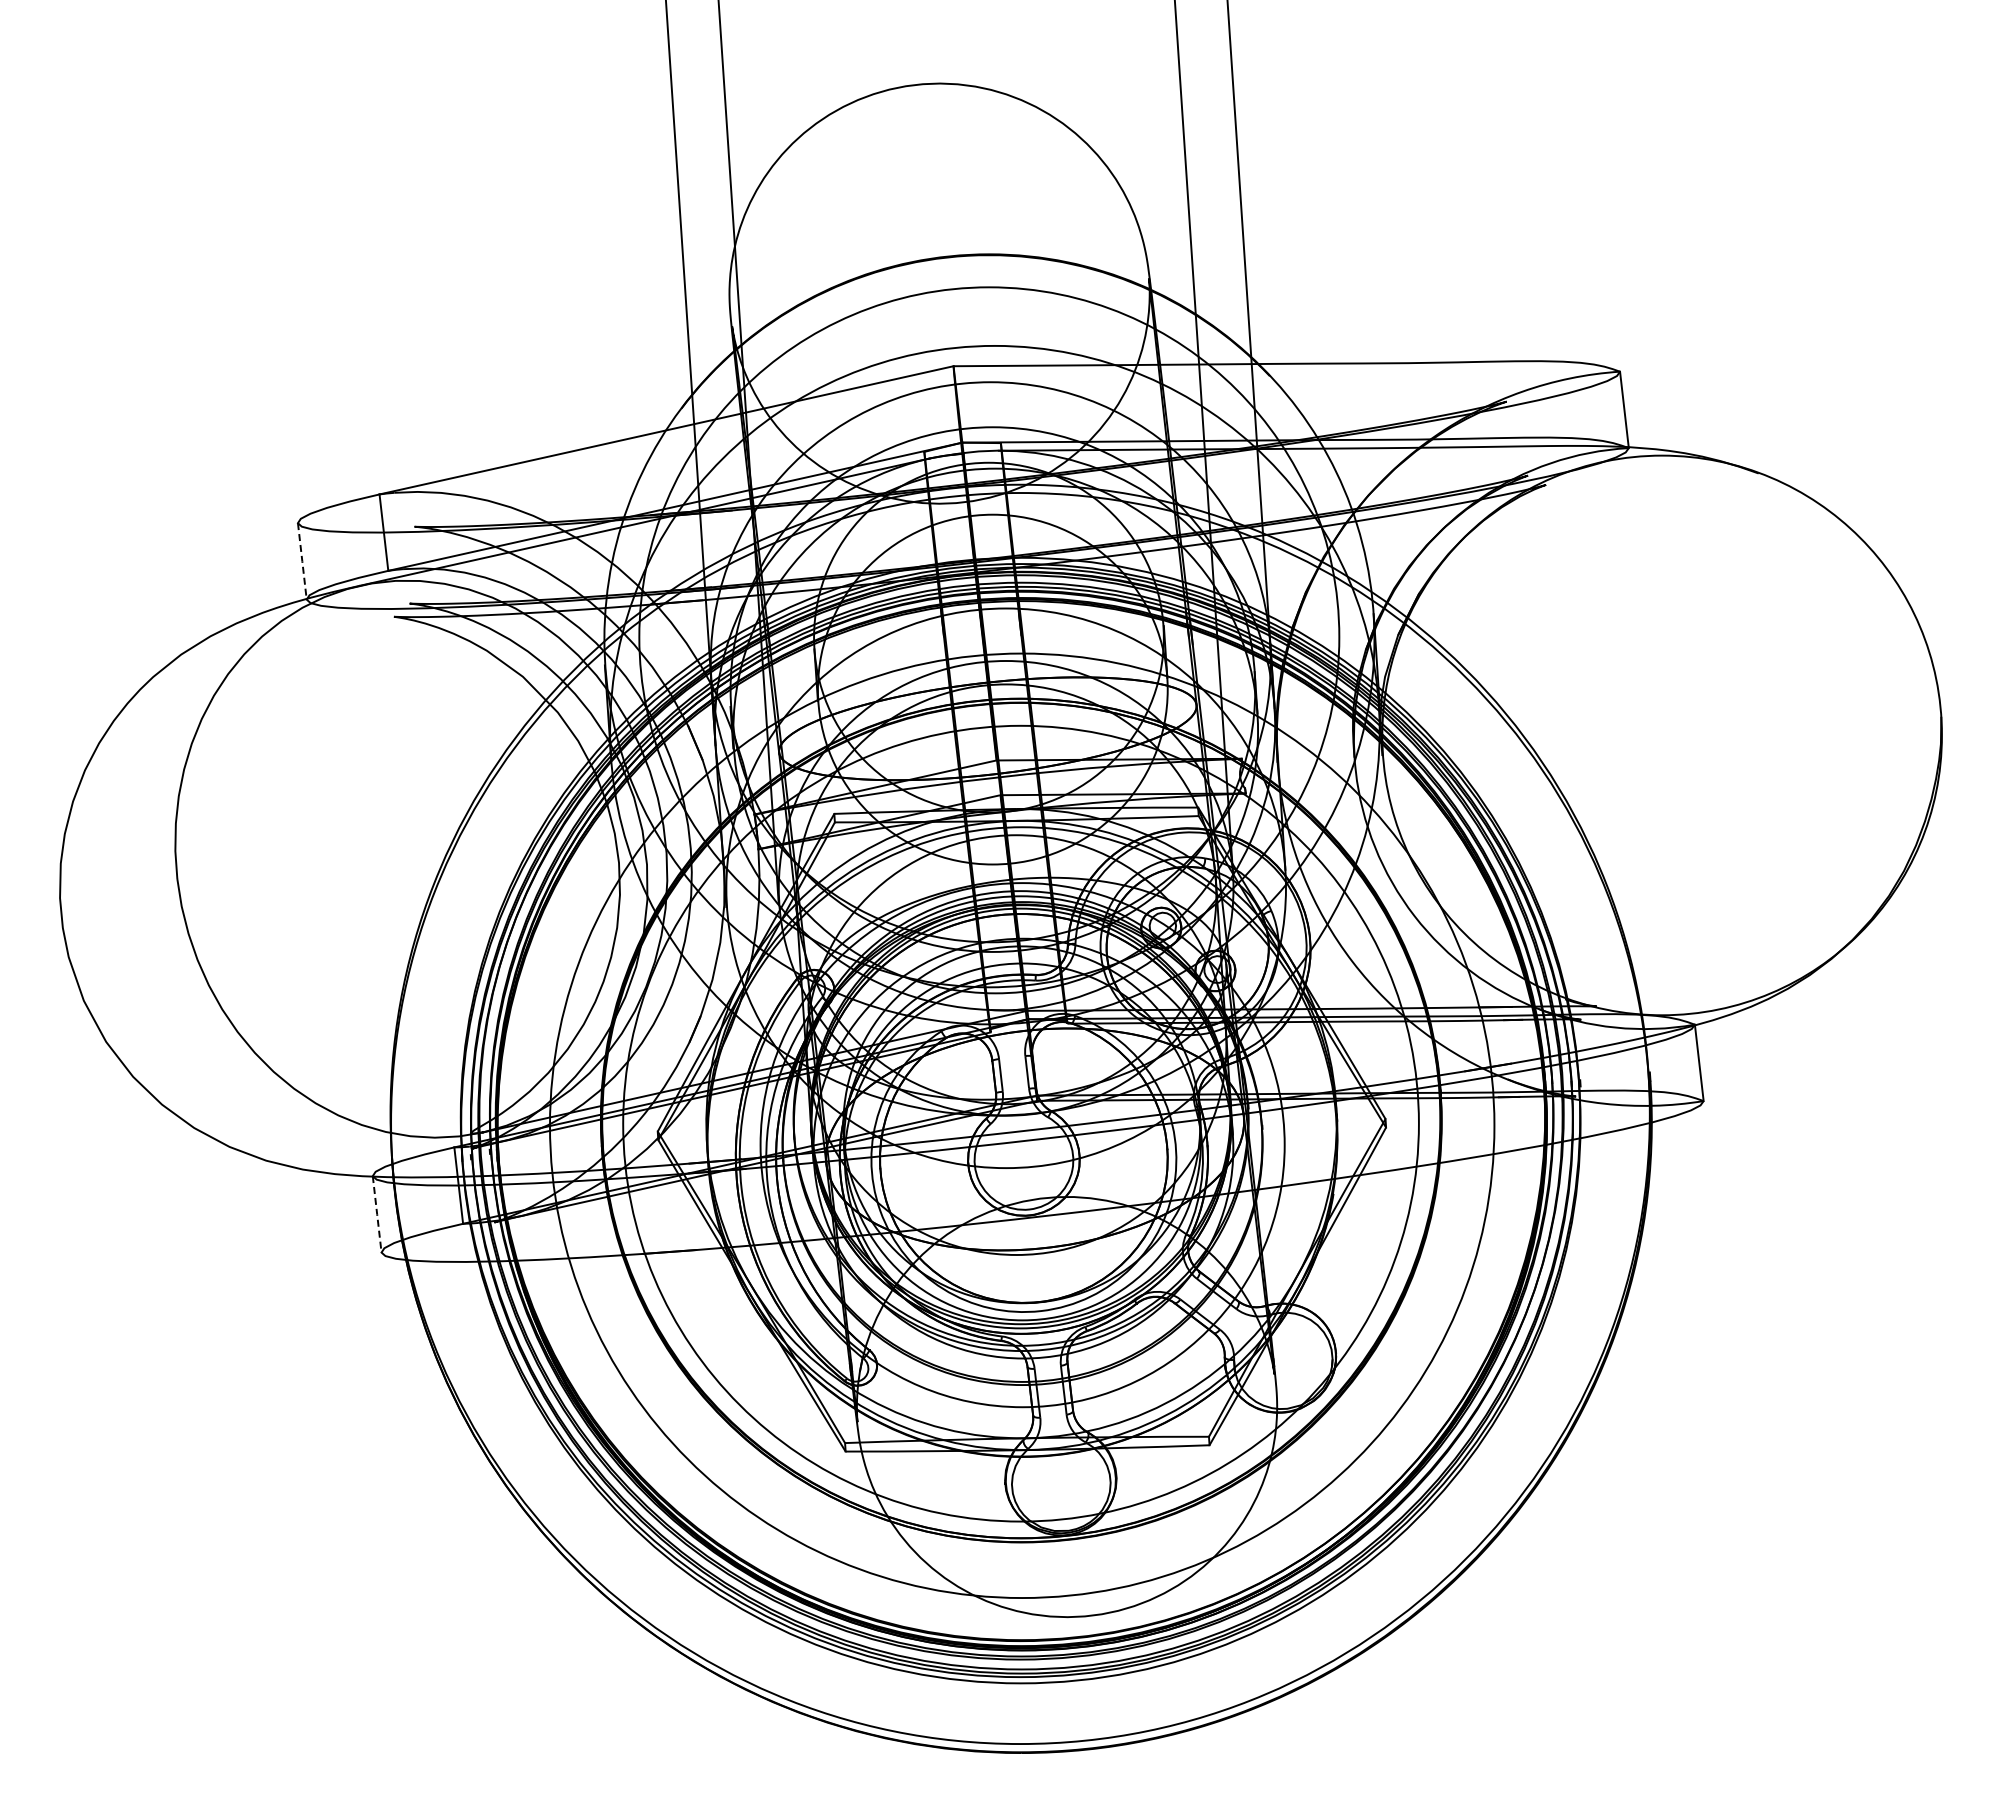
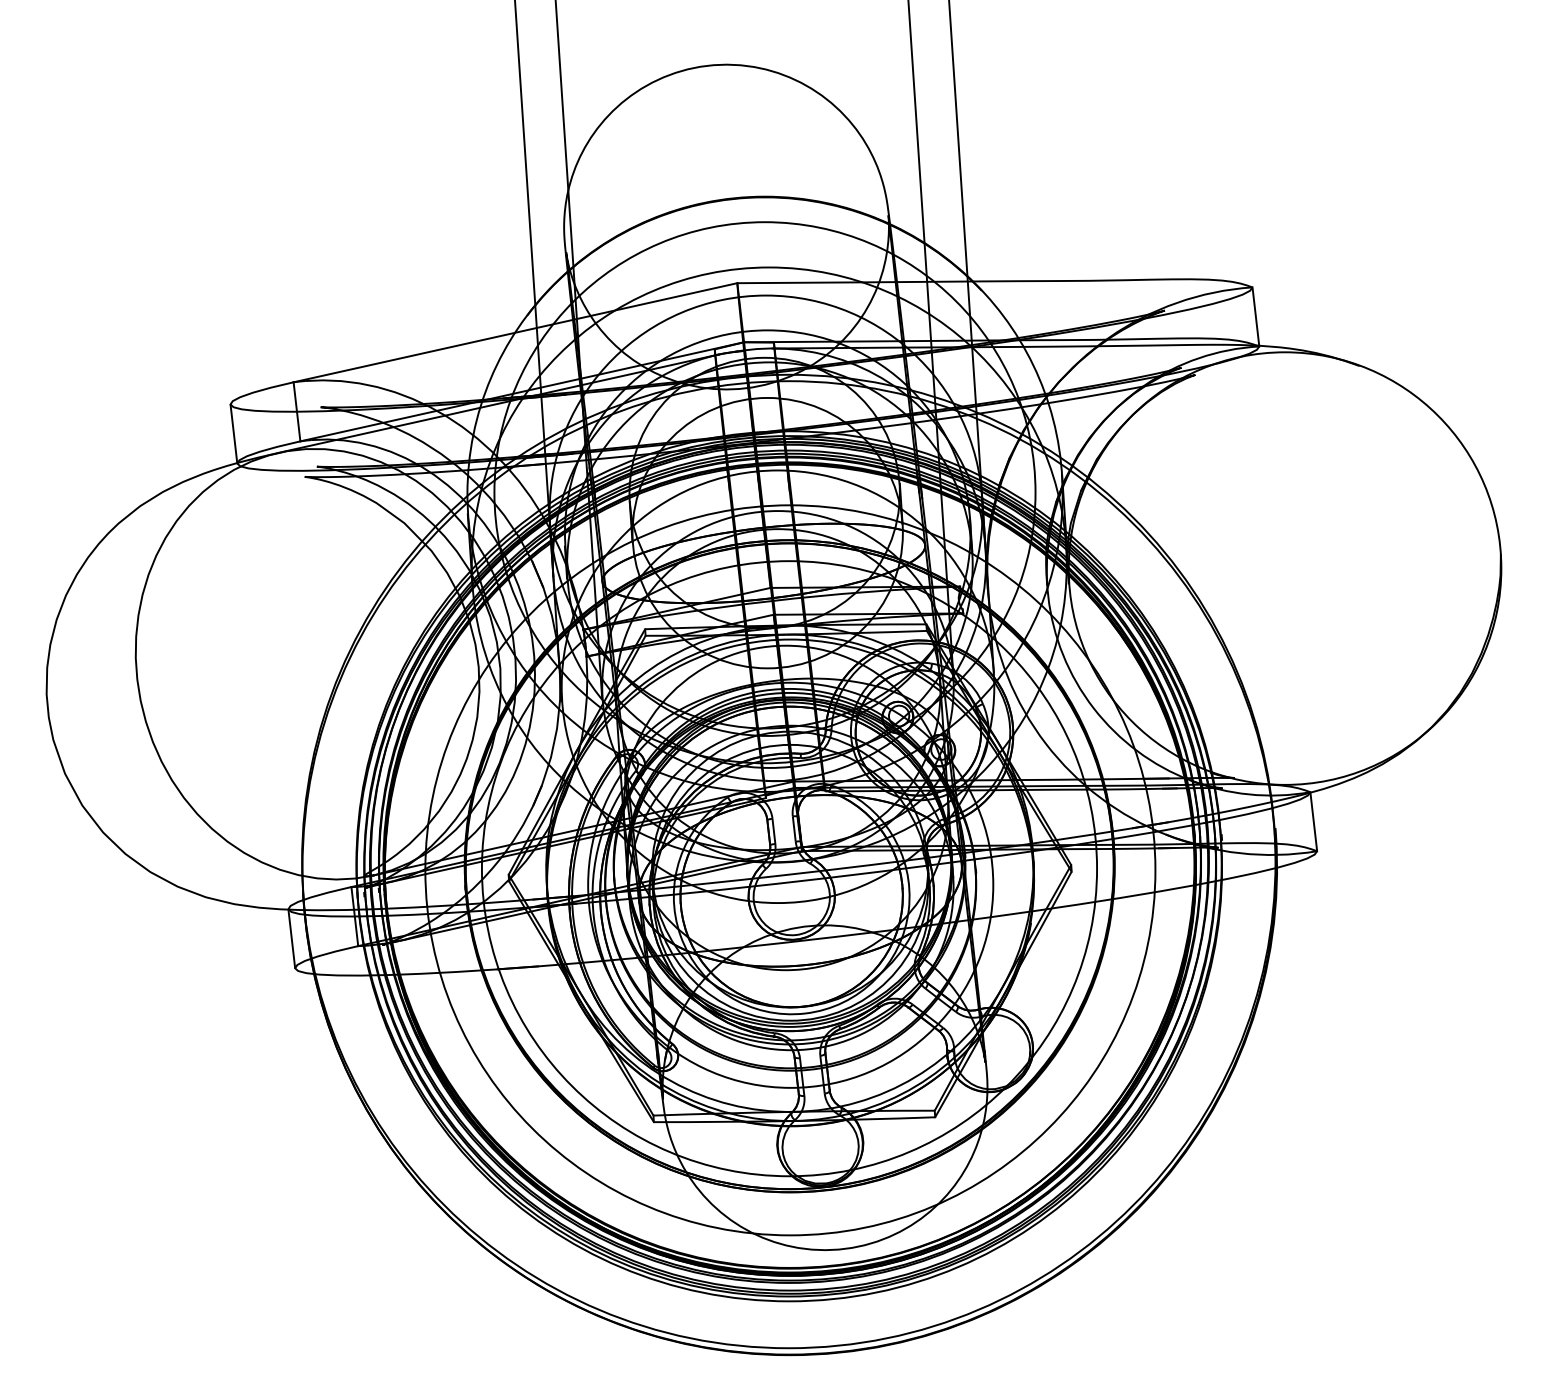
line: (302, 561) -> (234, 434), dashed -> solid
line: (377, 1214) -> (292, 938), dashed -> solid

